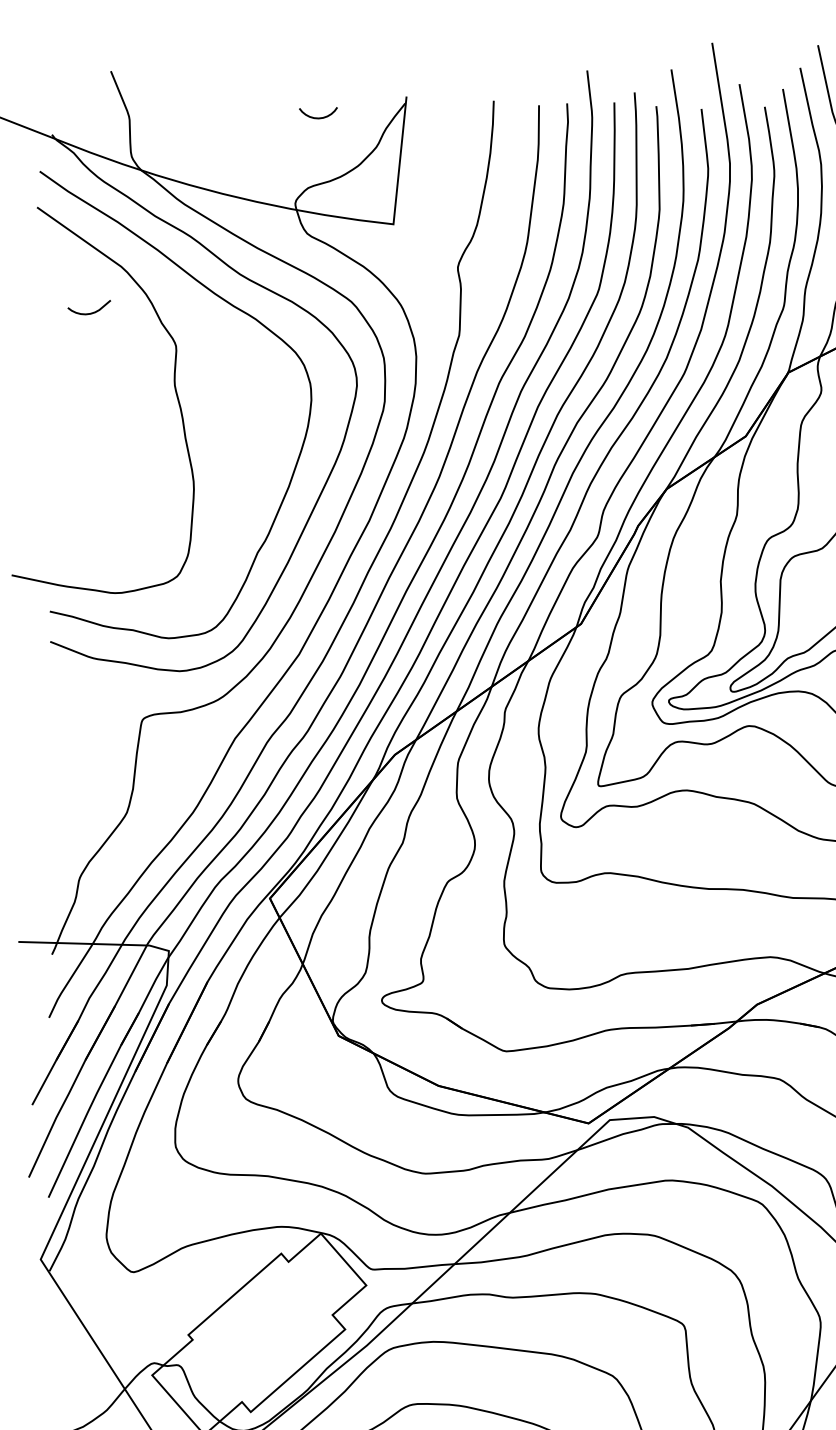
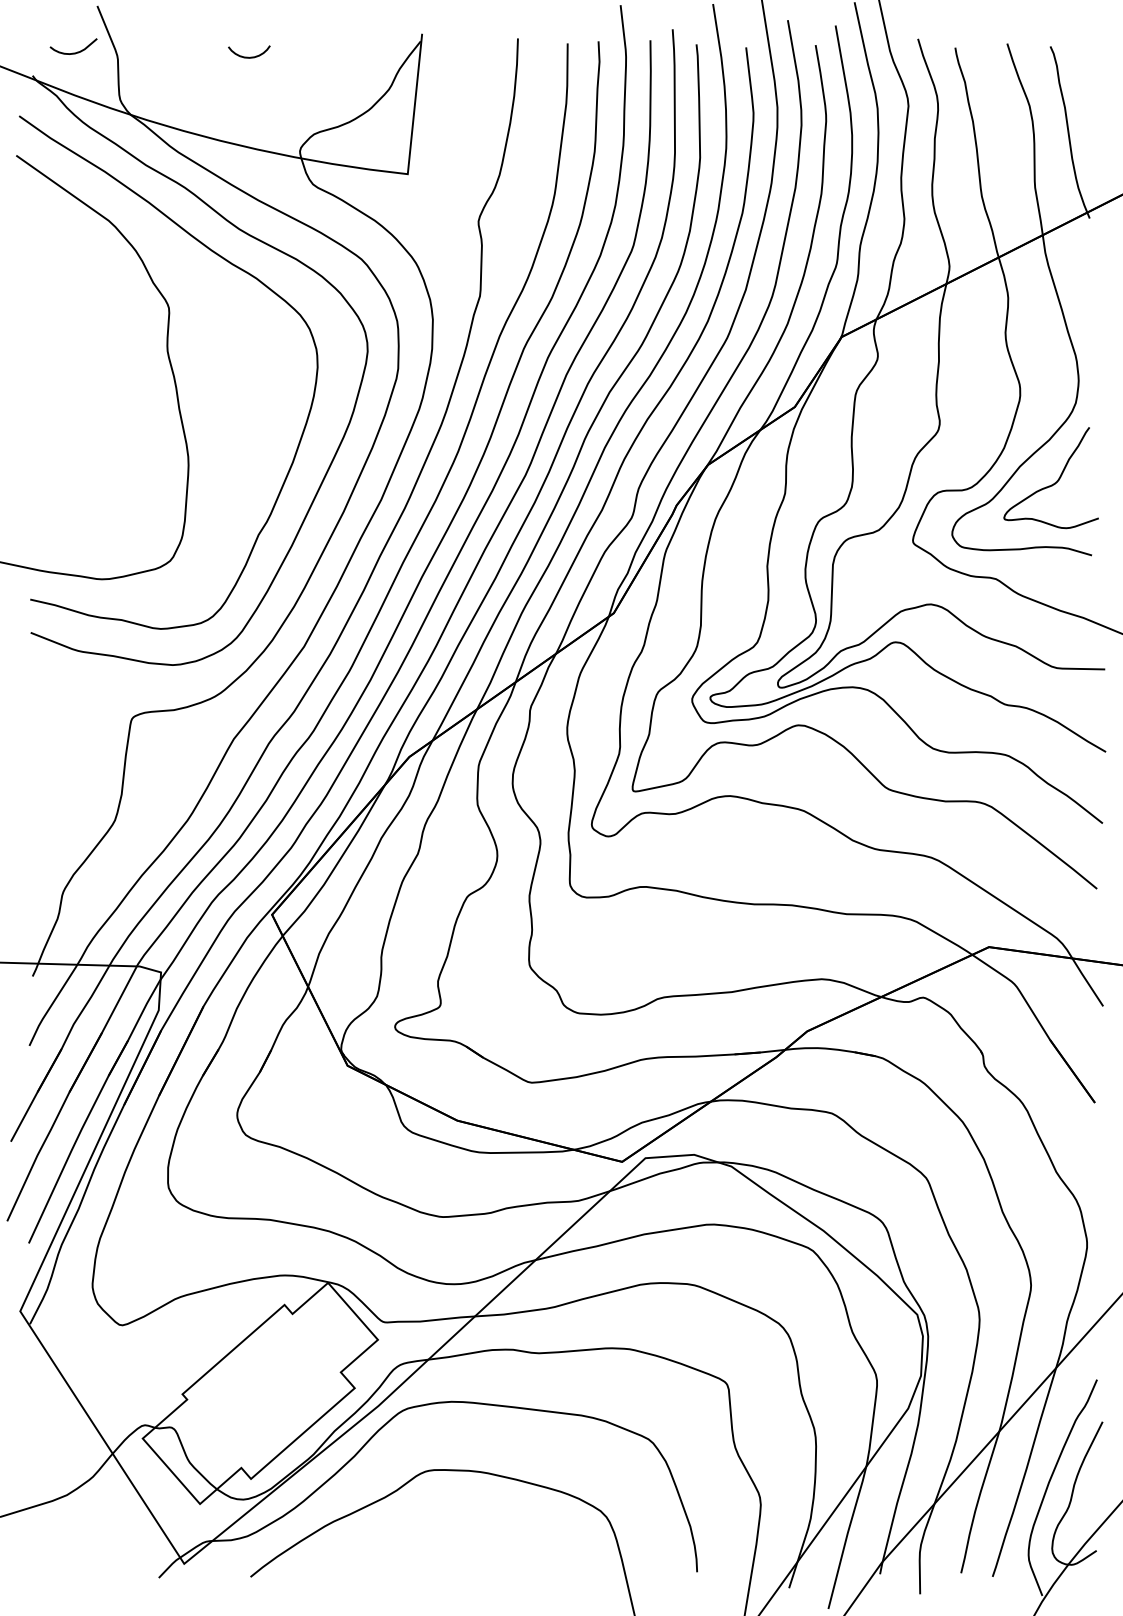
curve: (317, 117) -> (248, 56), moved
curve: (89, 312) -> (73, 52), moved

